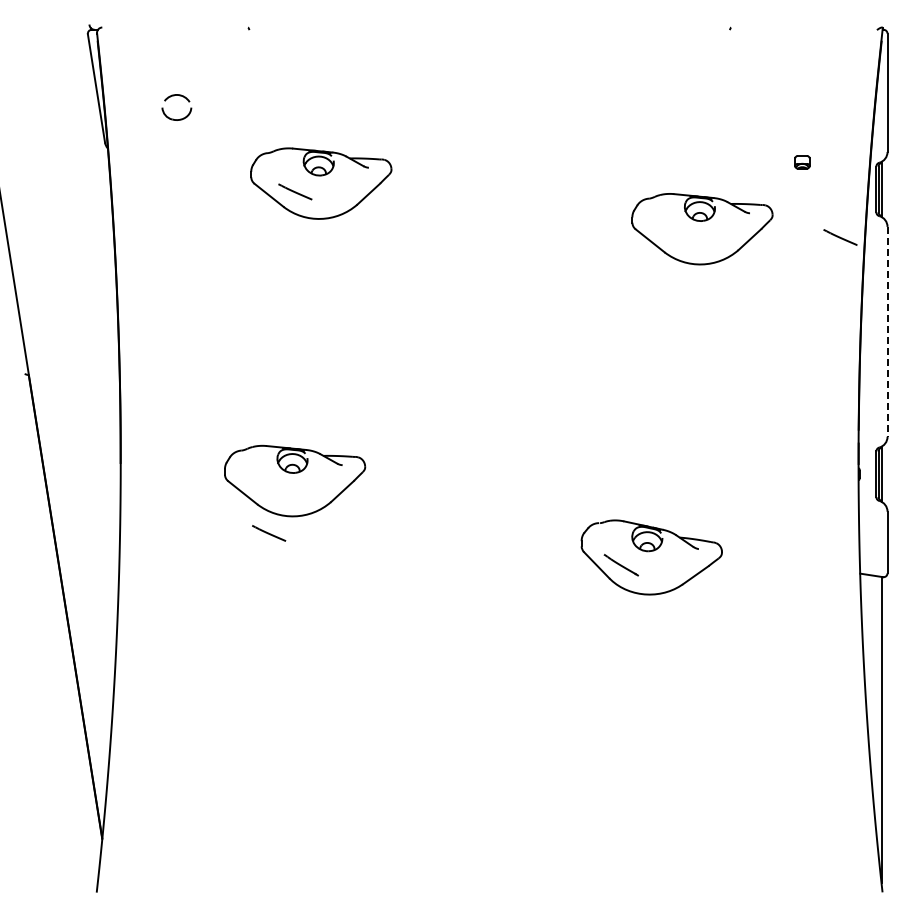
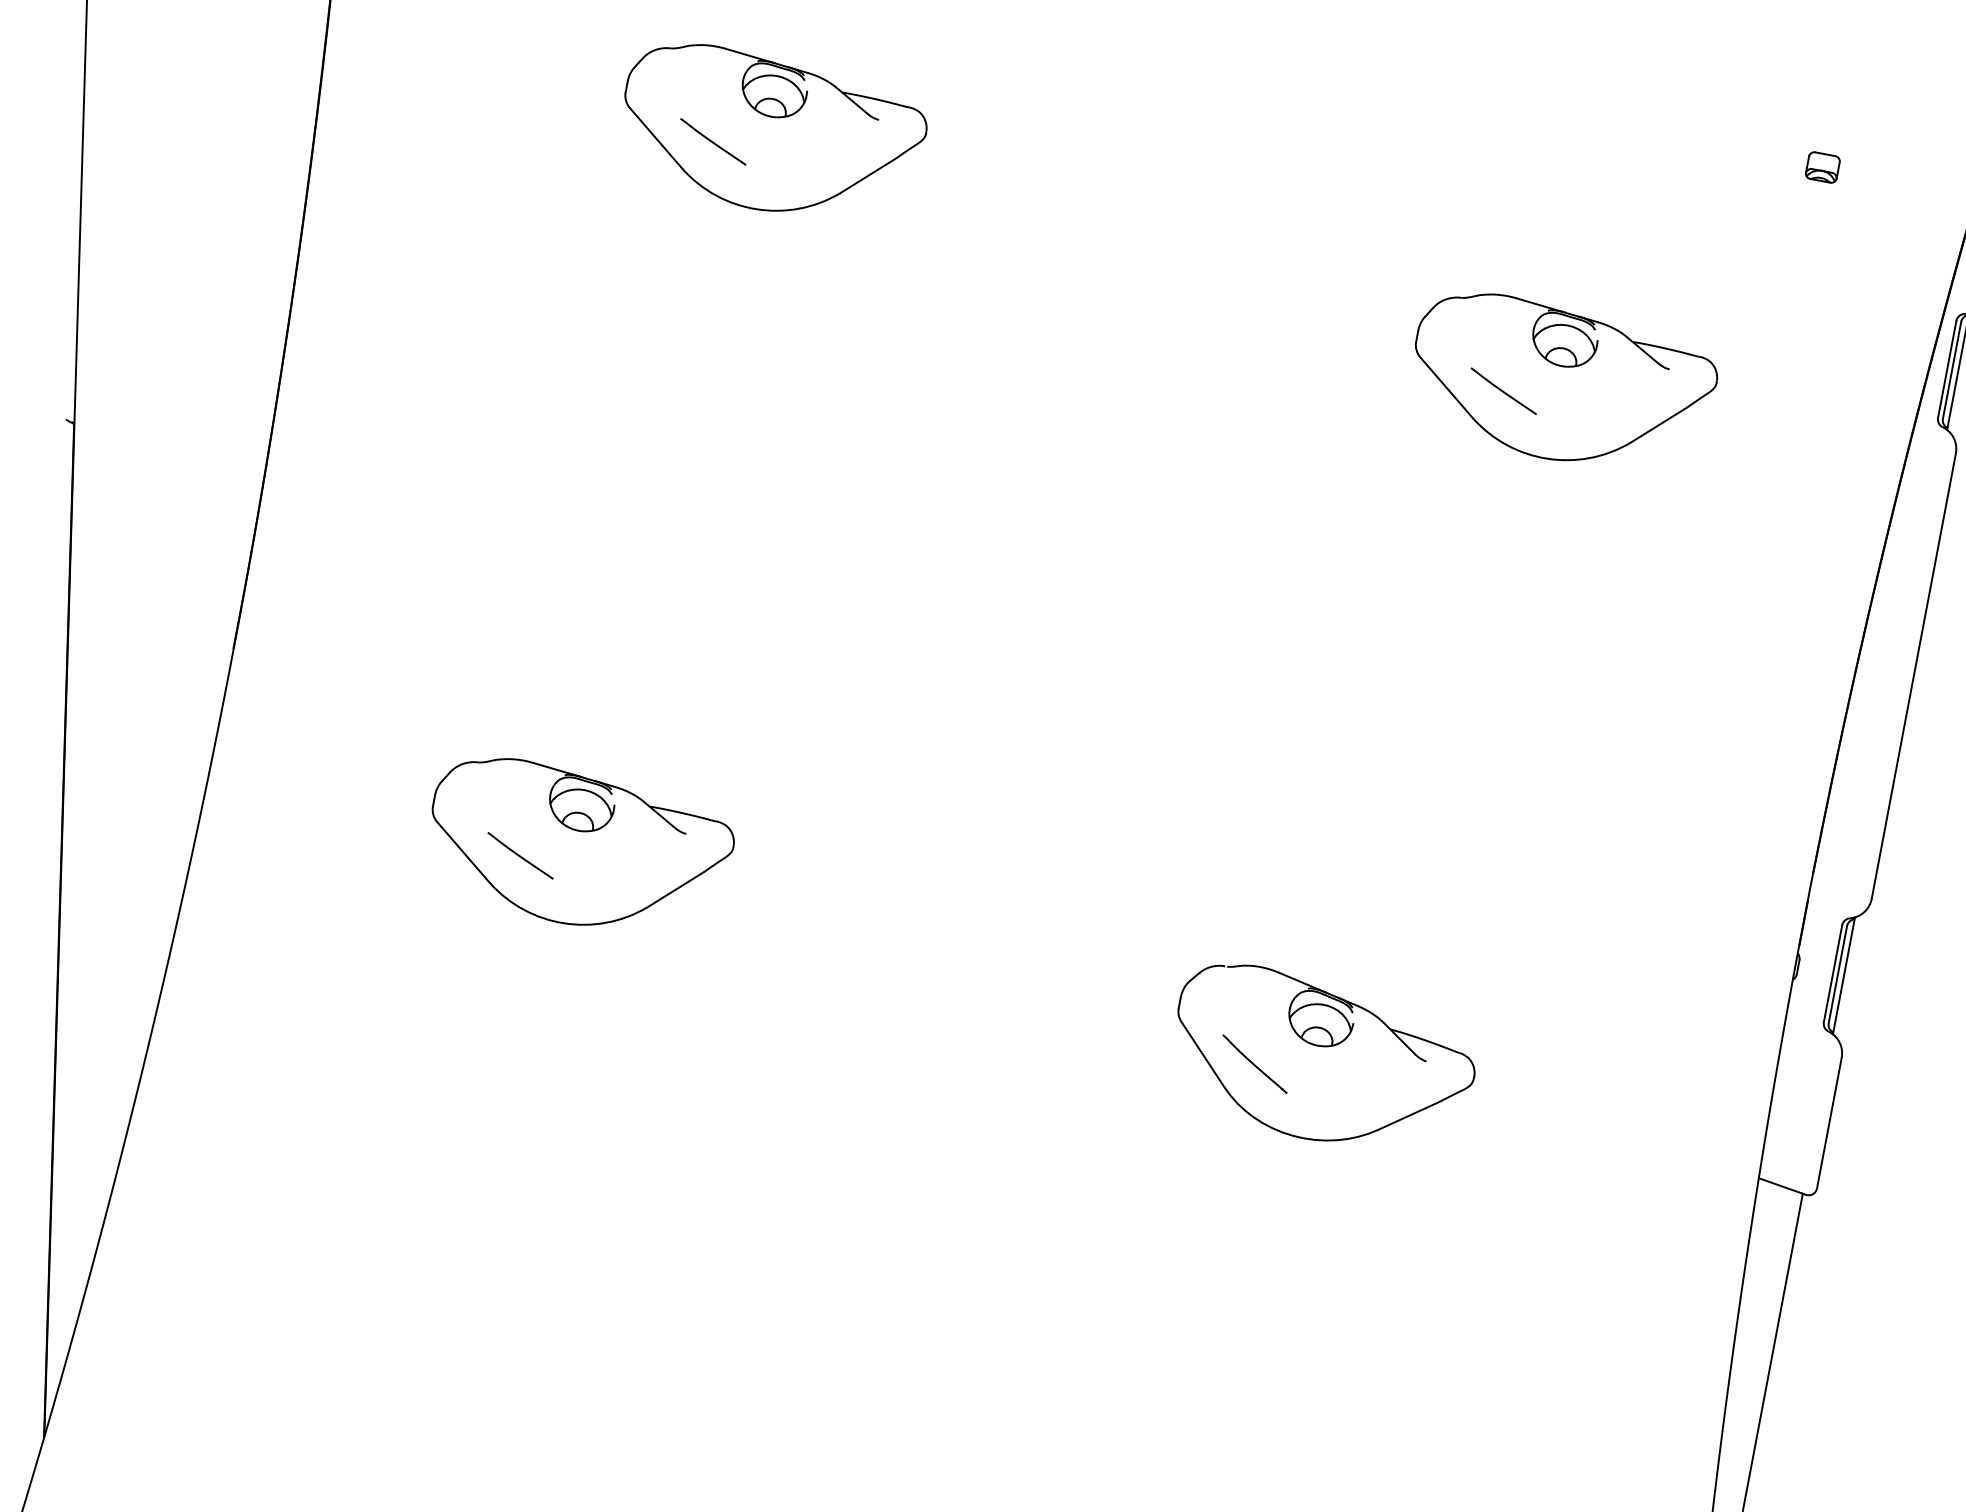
part: (802, 162) -> (1822, 168), moved
line: (840, 237) -> (1503, 391), moved
line: (887, 331) -> (1913, 675), dashed -> solid
part: (295, 480) -> (580, 847), moved

